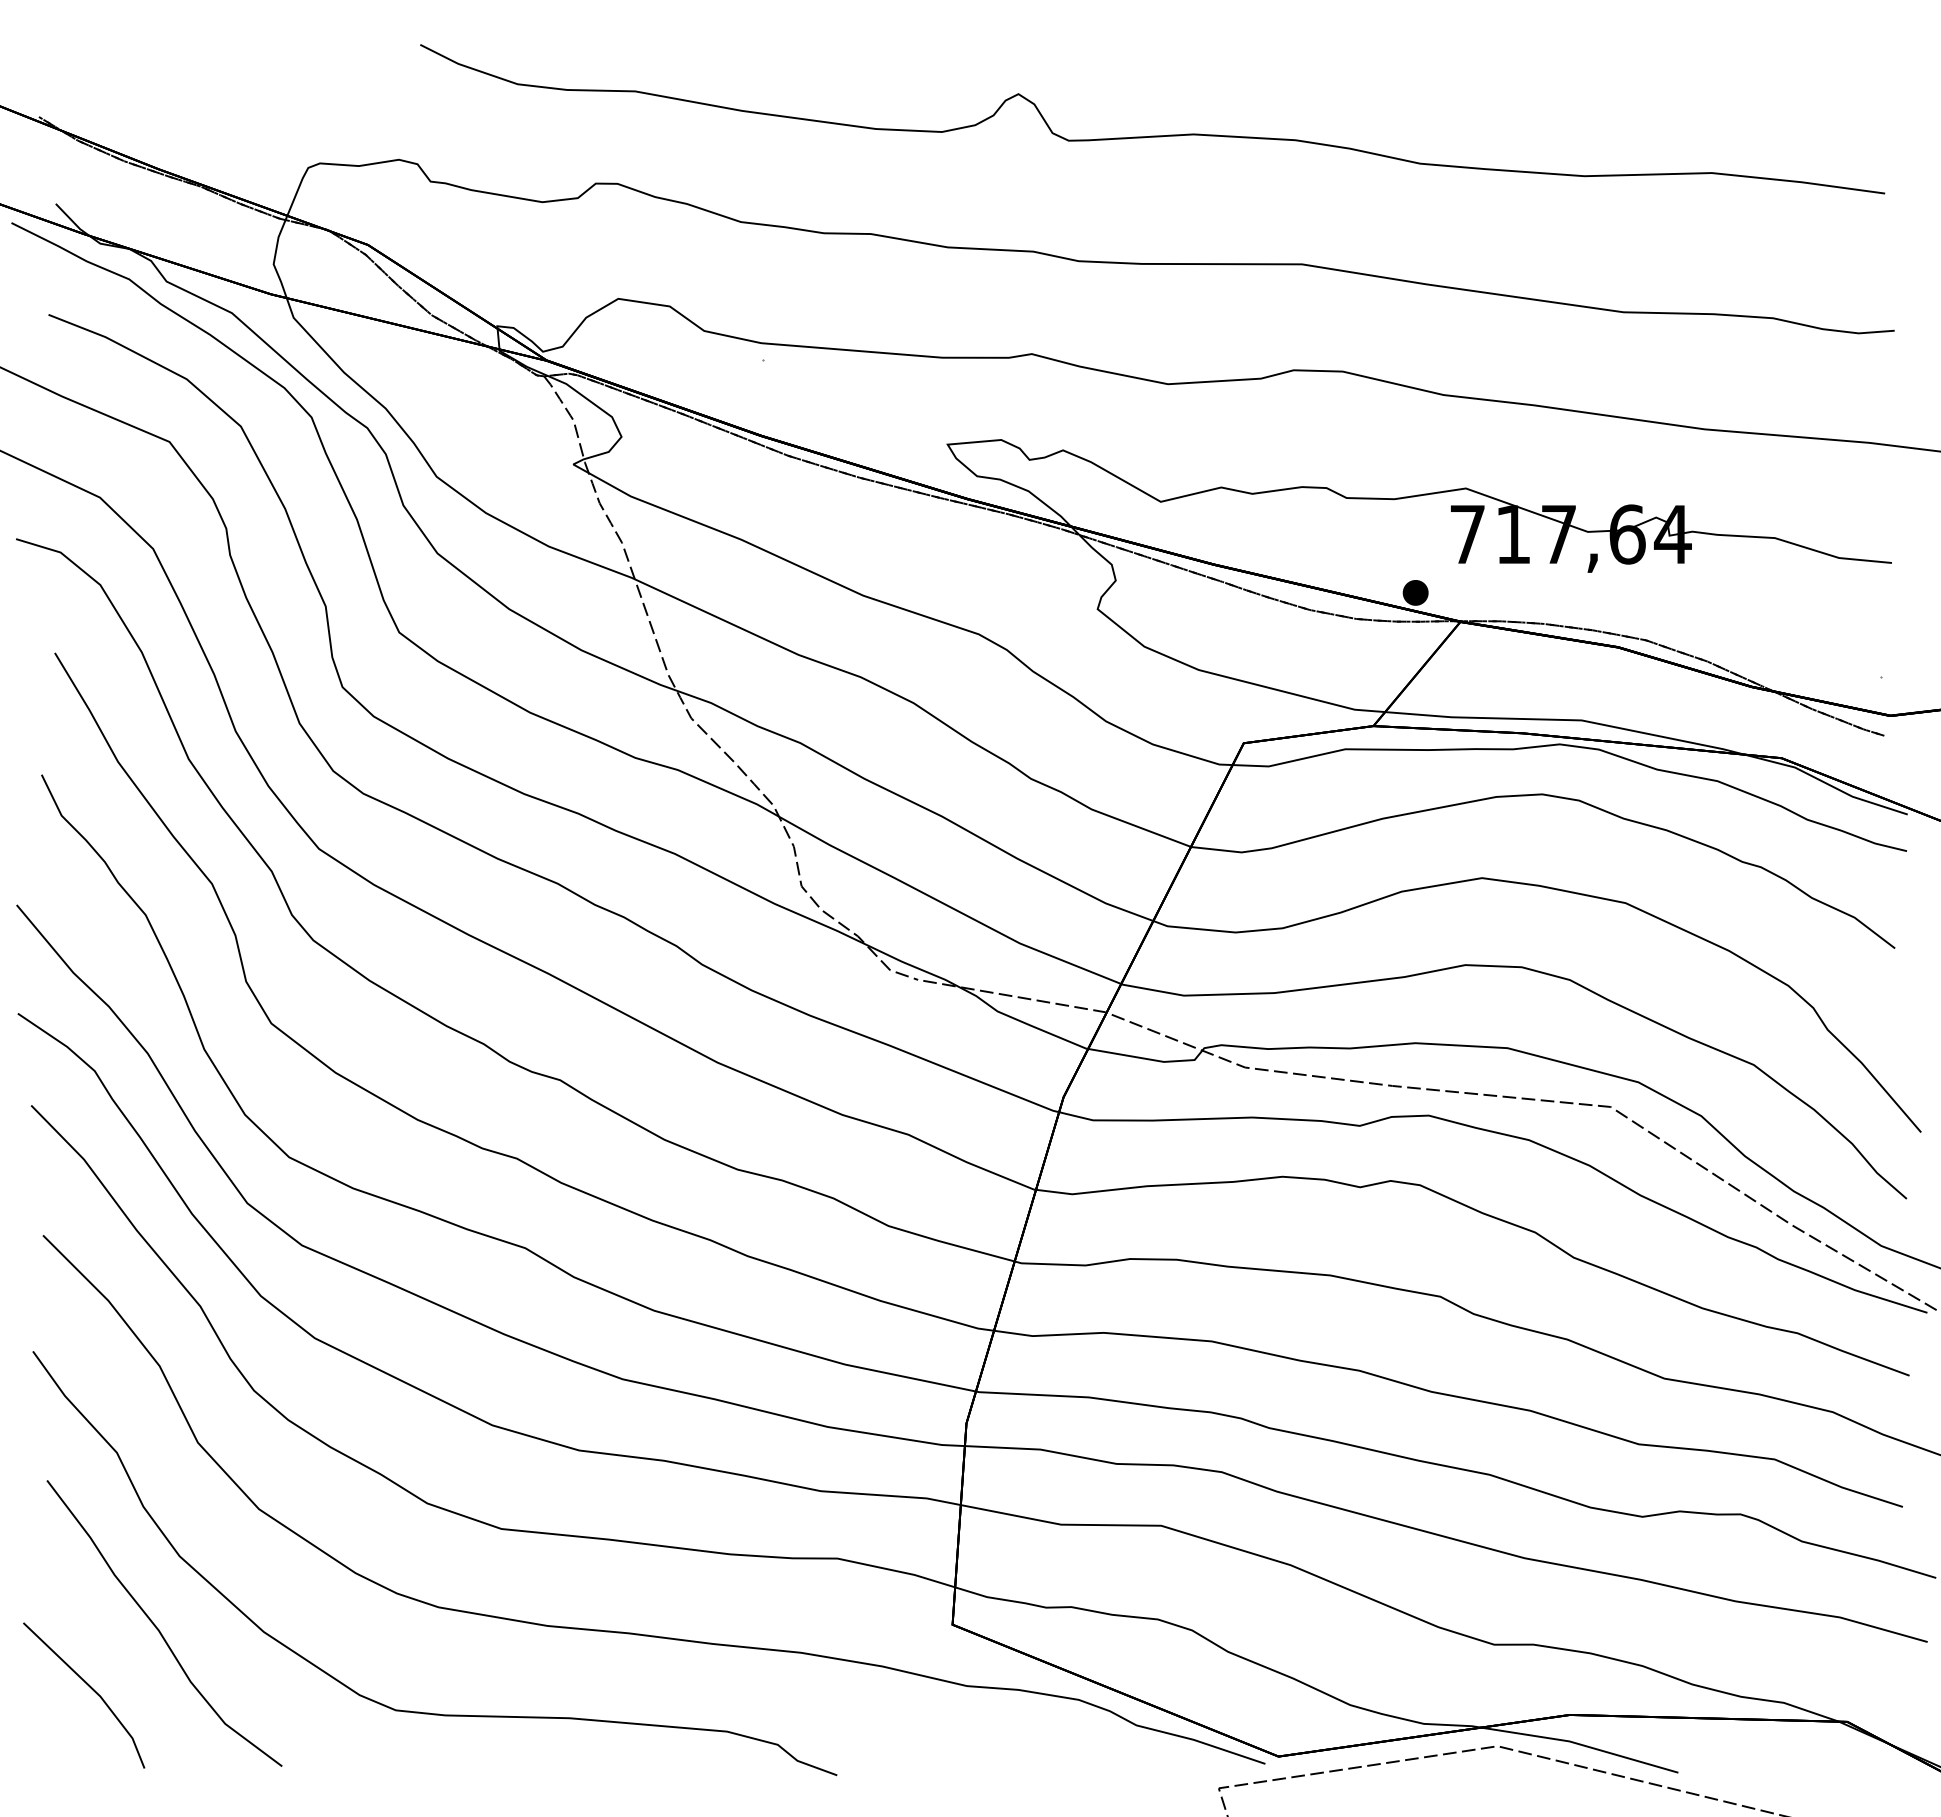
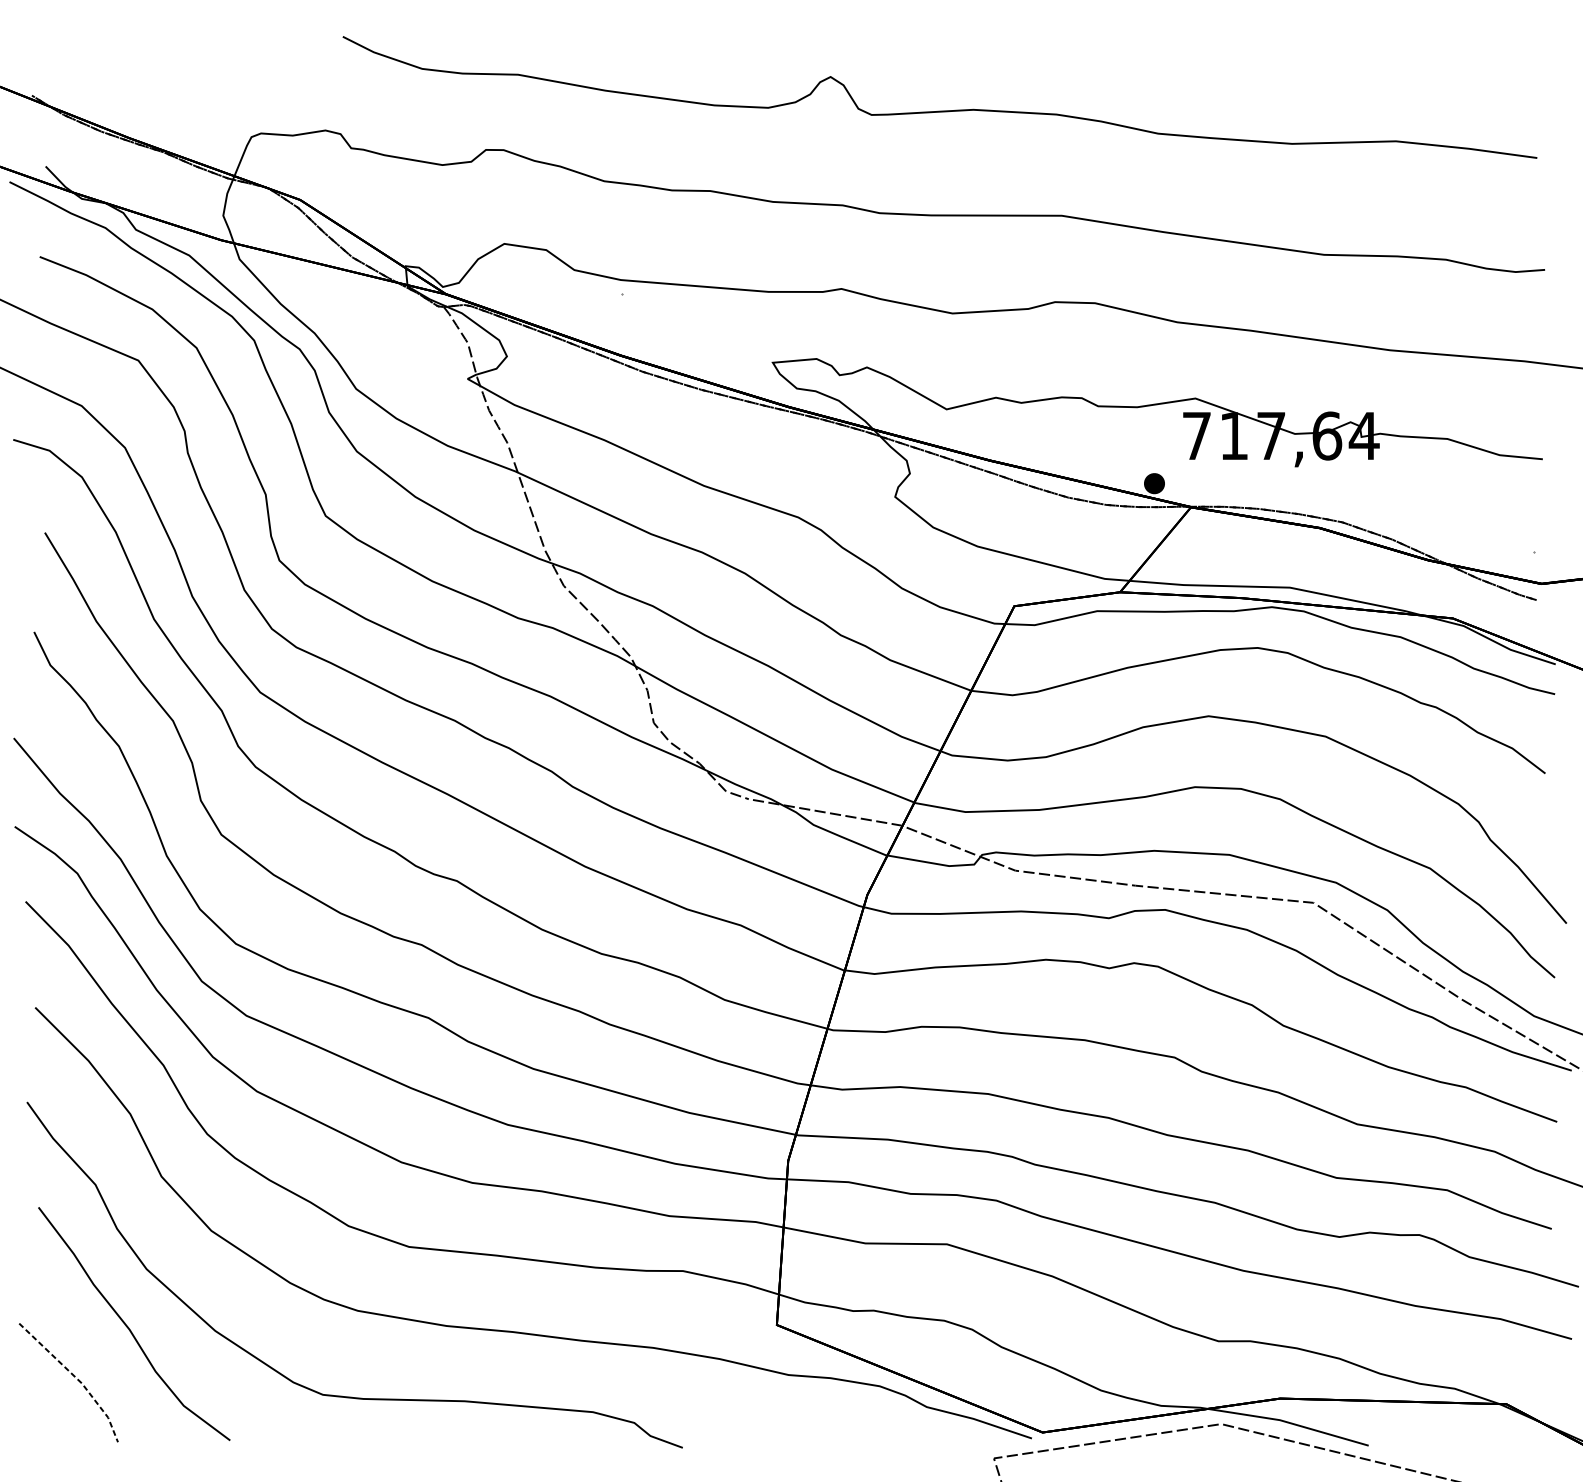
line: (93, 1690) -> (76, 1378), solid -> dashed

